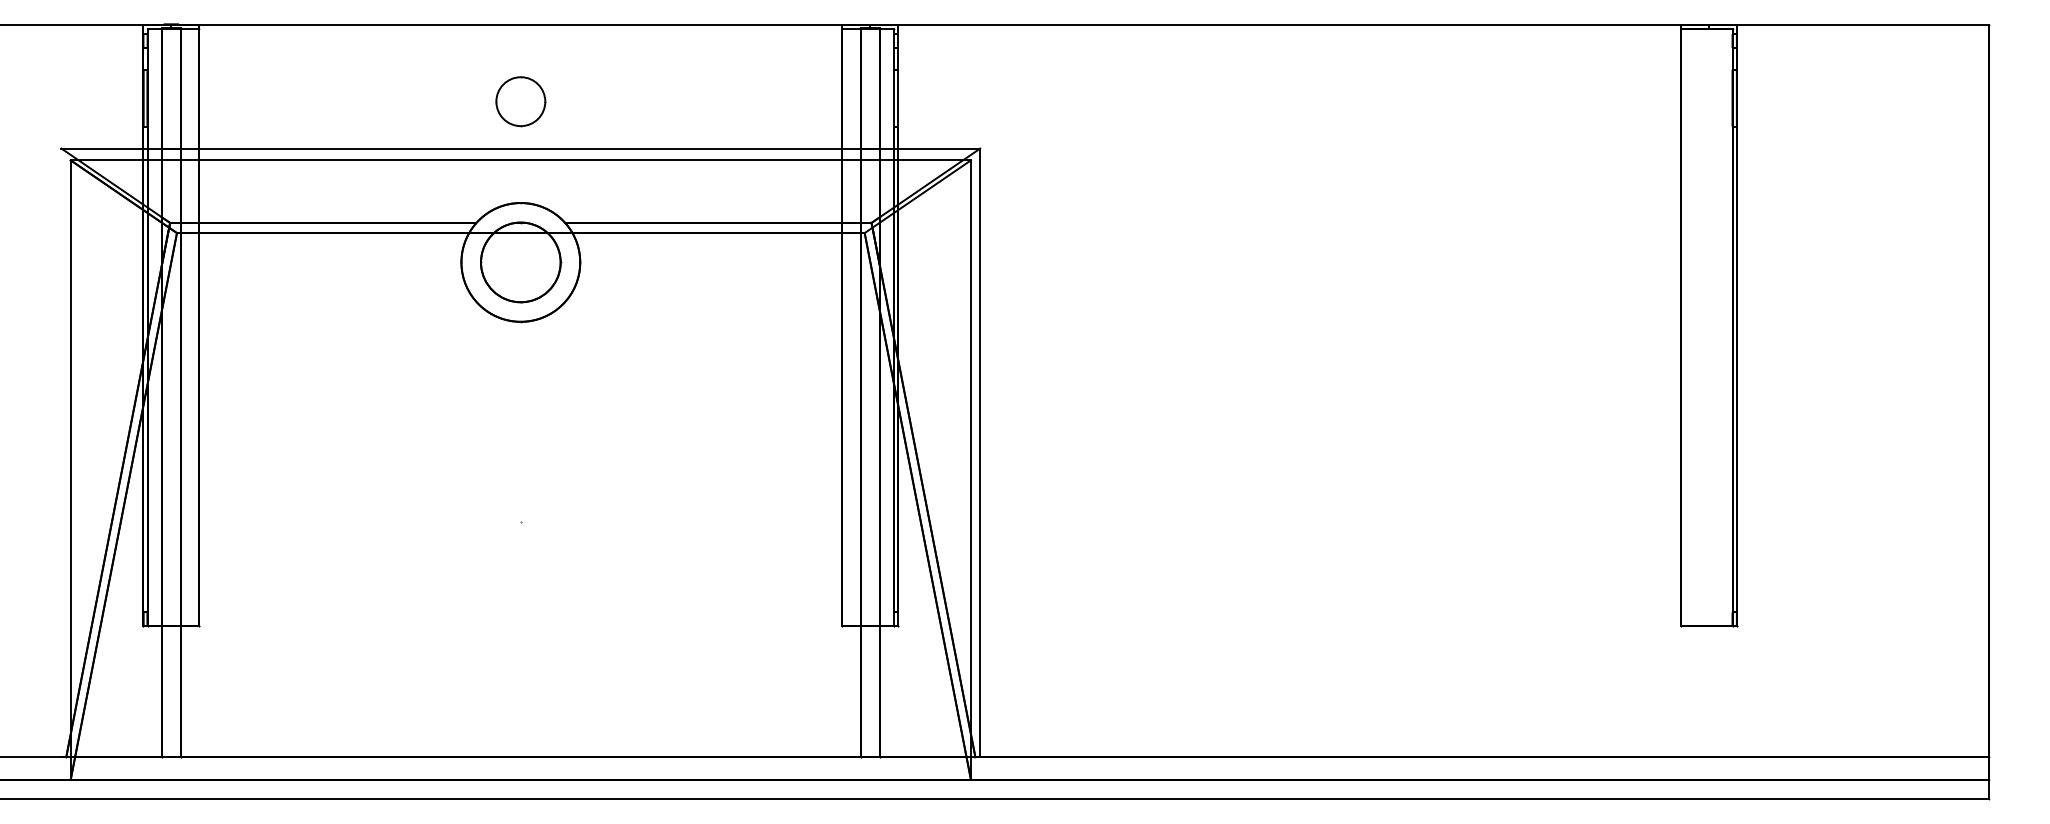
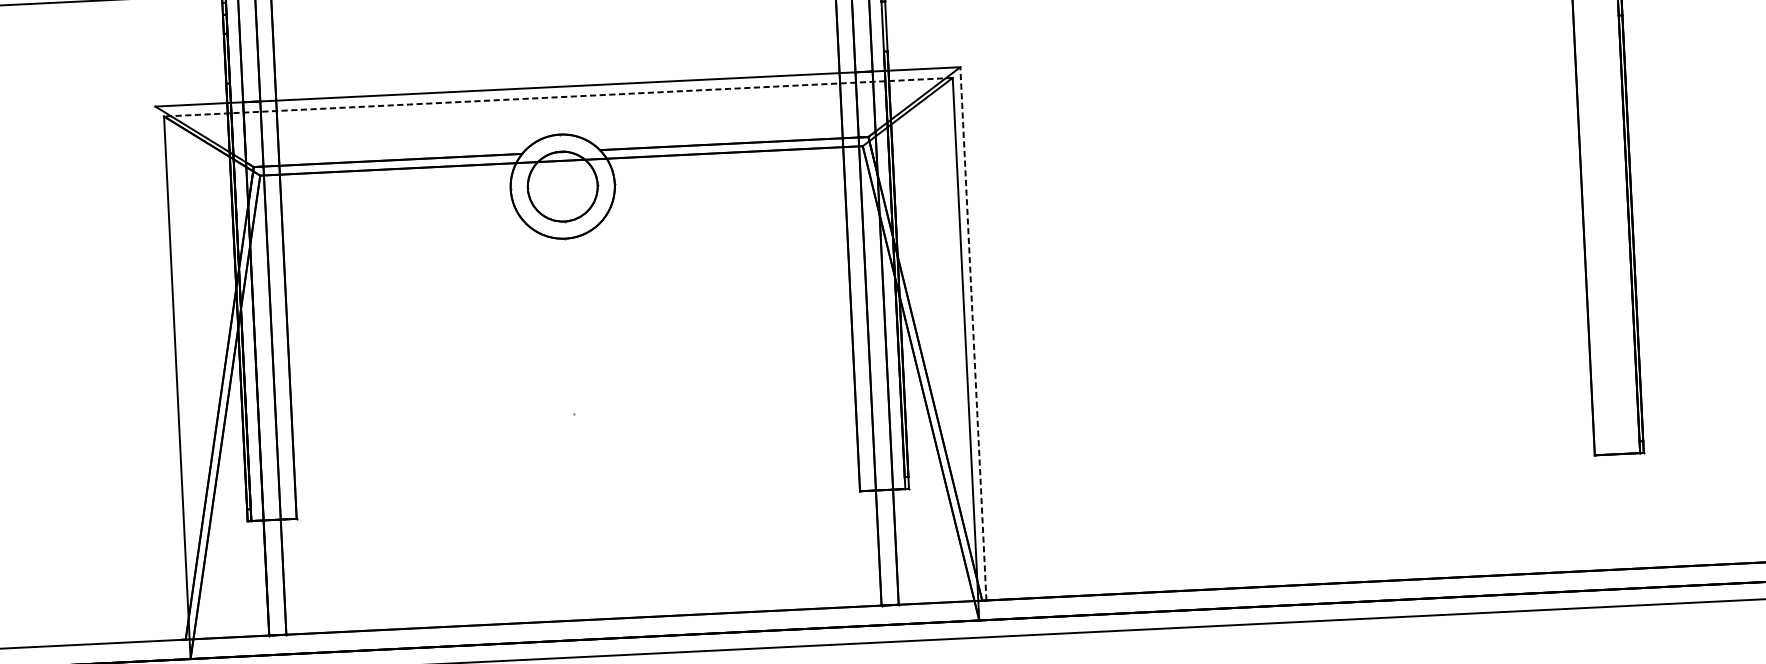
part: (520, 101) -> (555, 45), removed
line: (520, 160) -> (558, 97), solid -> dashed
line: (980, 452) -> (973, 333), solid -> dashed

